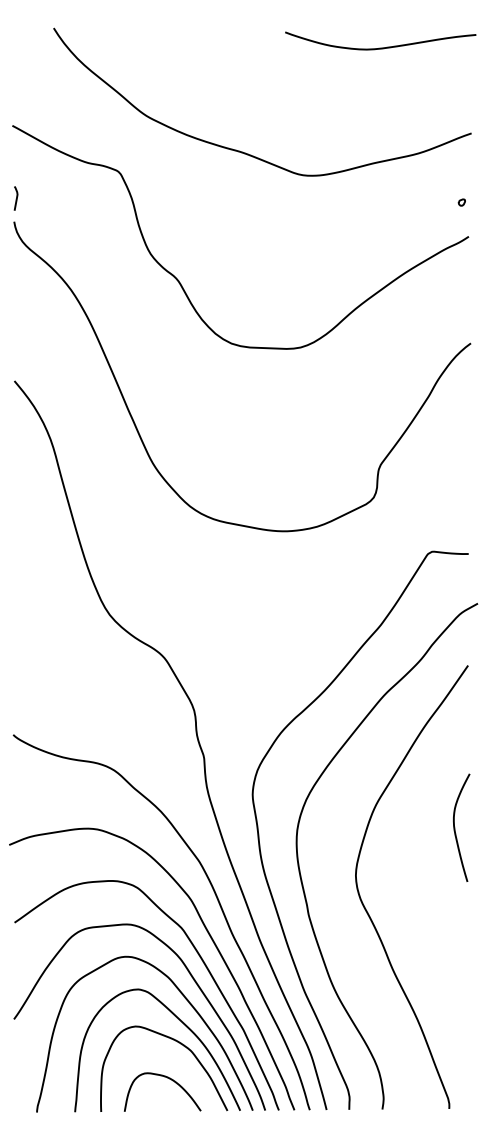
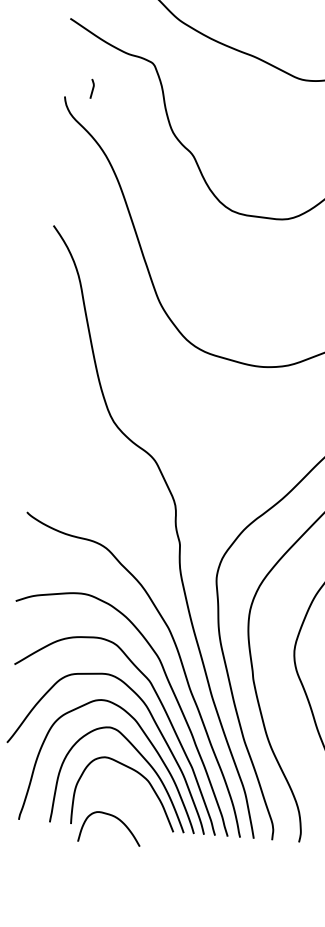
curve: (16, 198) -> (92, 88), moved
curve: (169, 1079) -> (116, 818), moved

